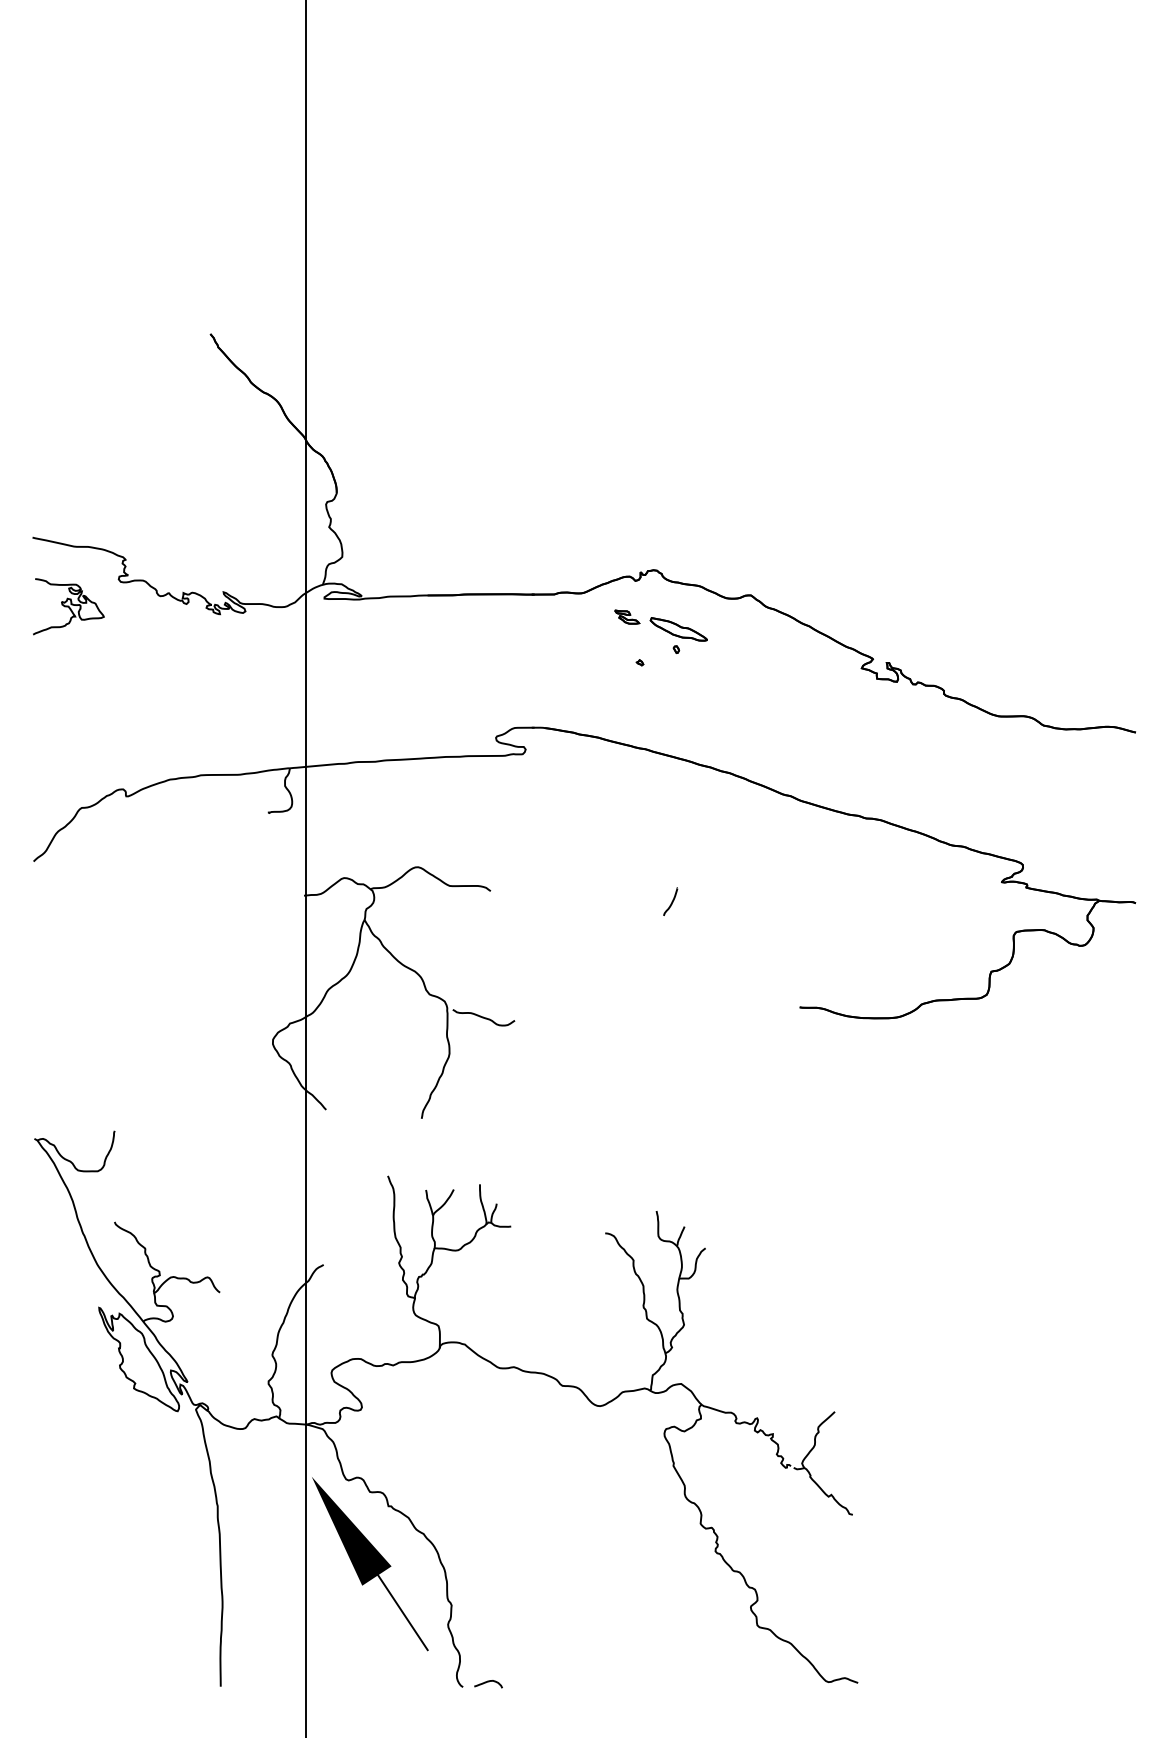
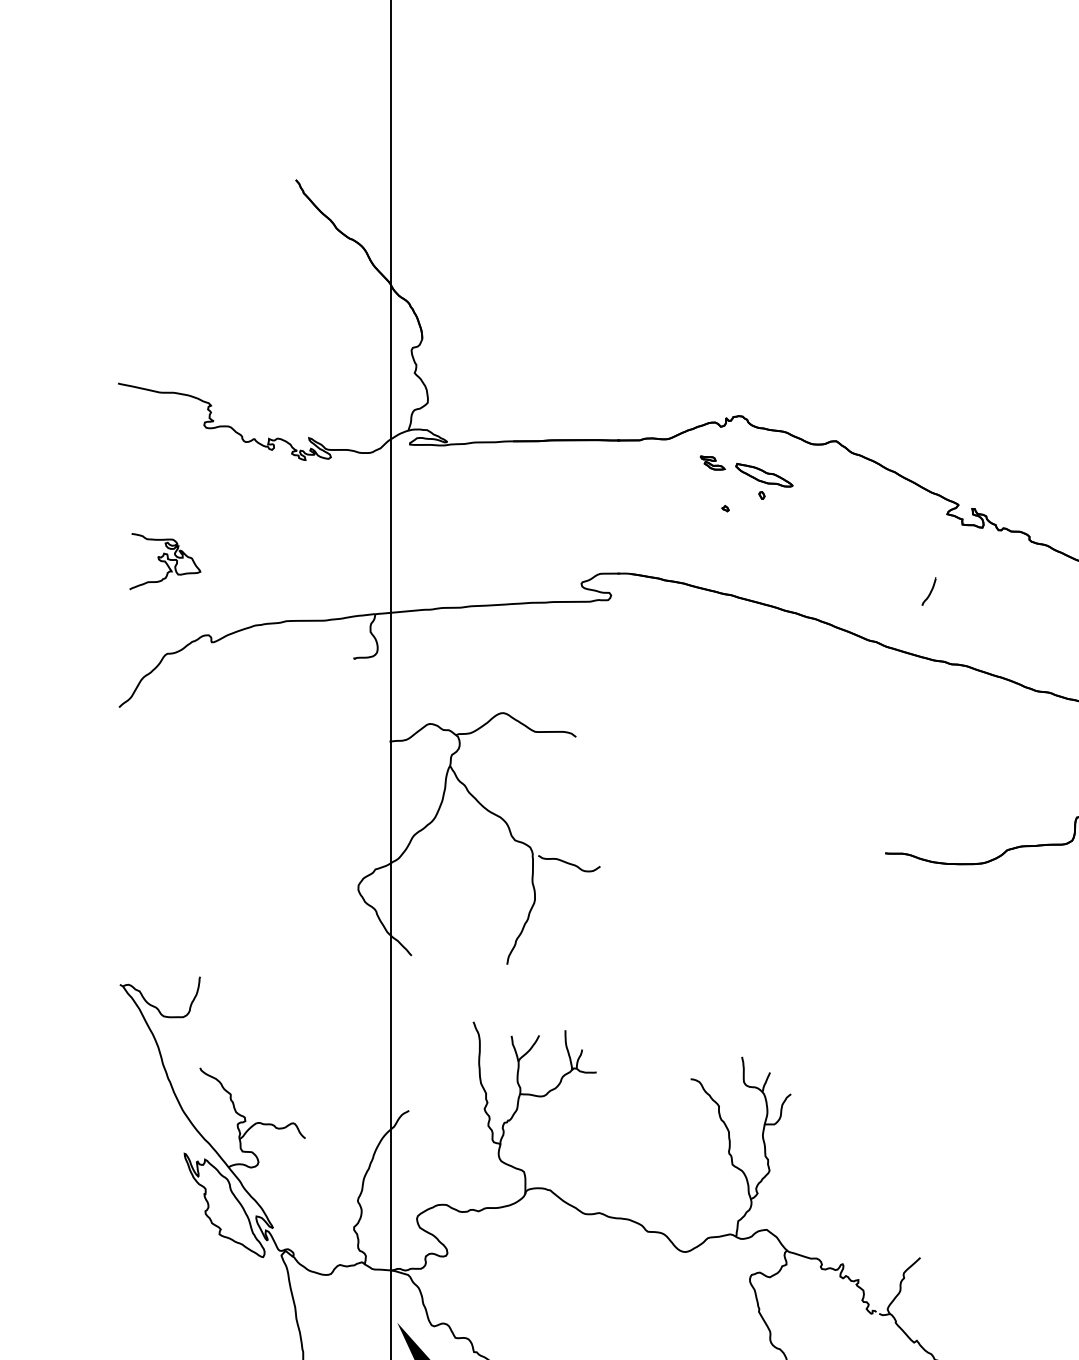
curve: (68, 606) -> (164, 561), moved
curve: (671, 901) -> (929, 591), moved

